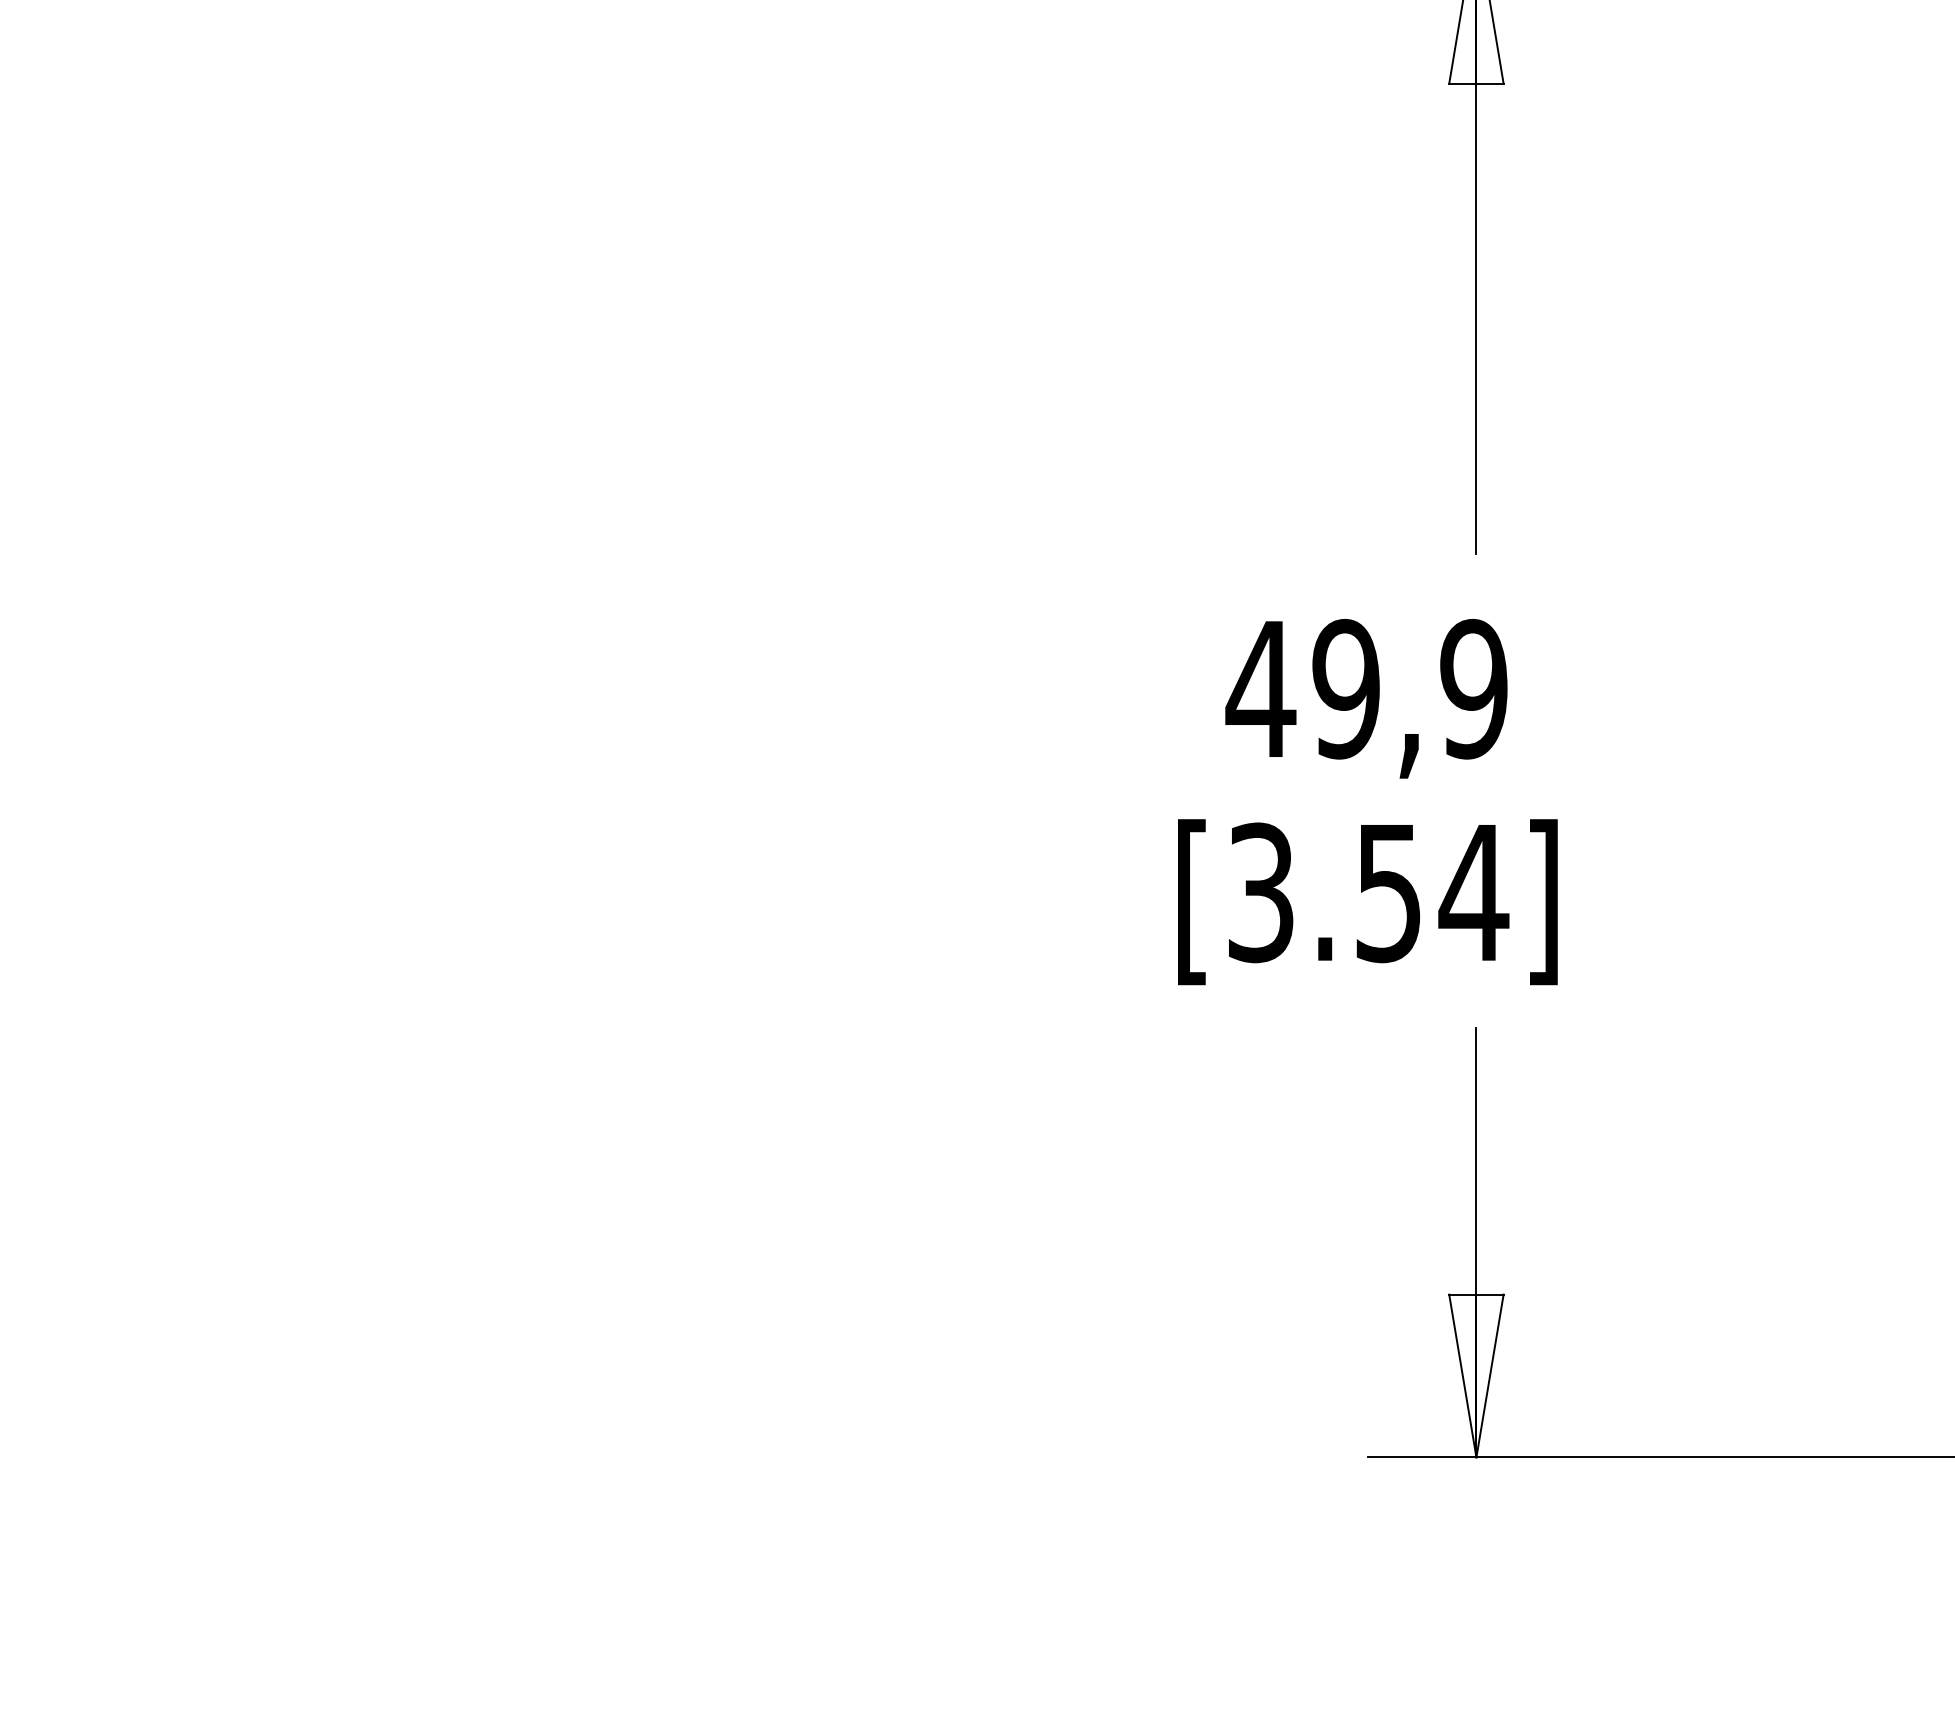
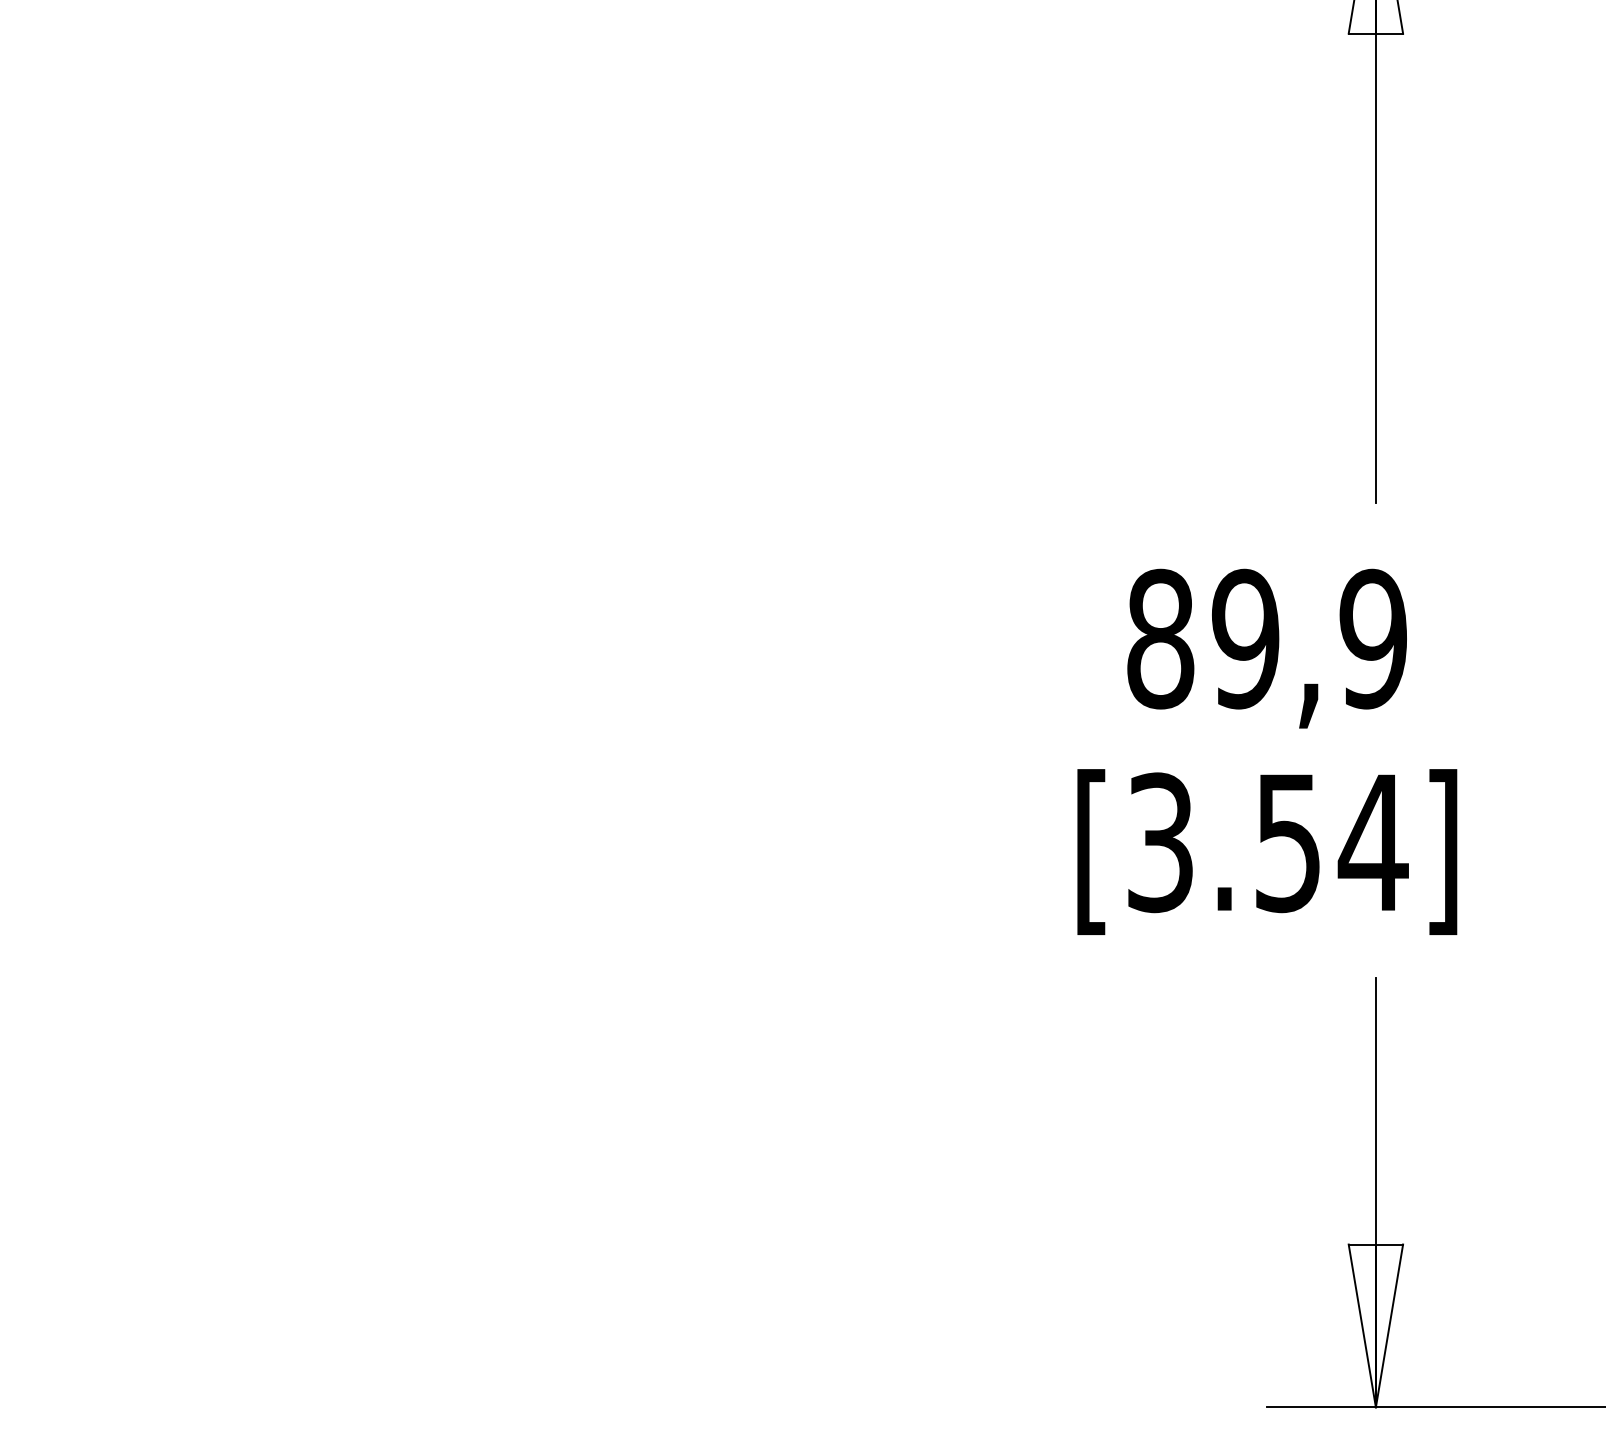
text: (1260, 688) -> (1159, 638), 49,9 -> 89,9

